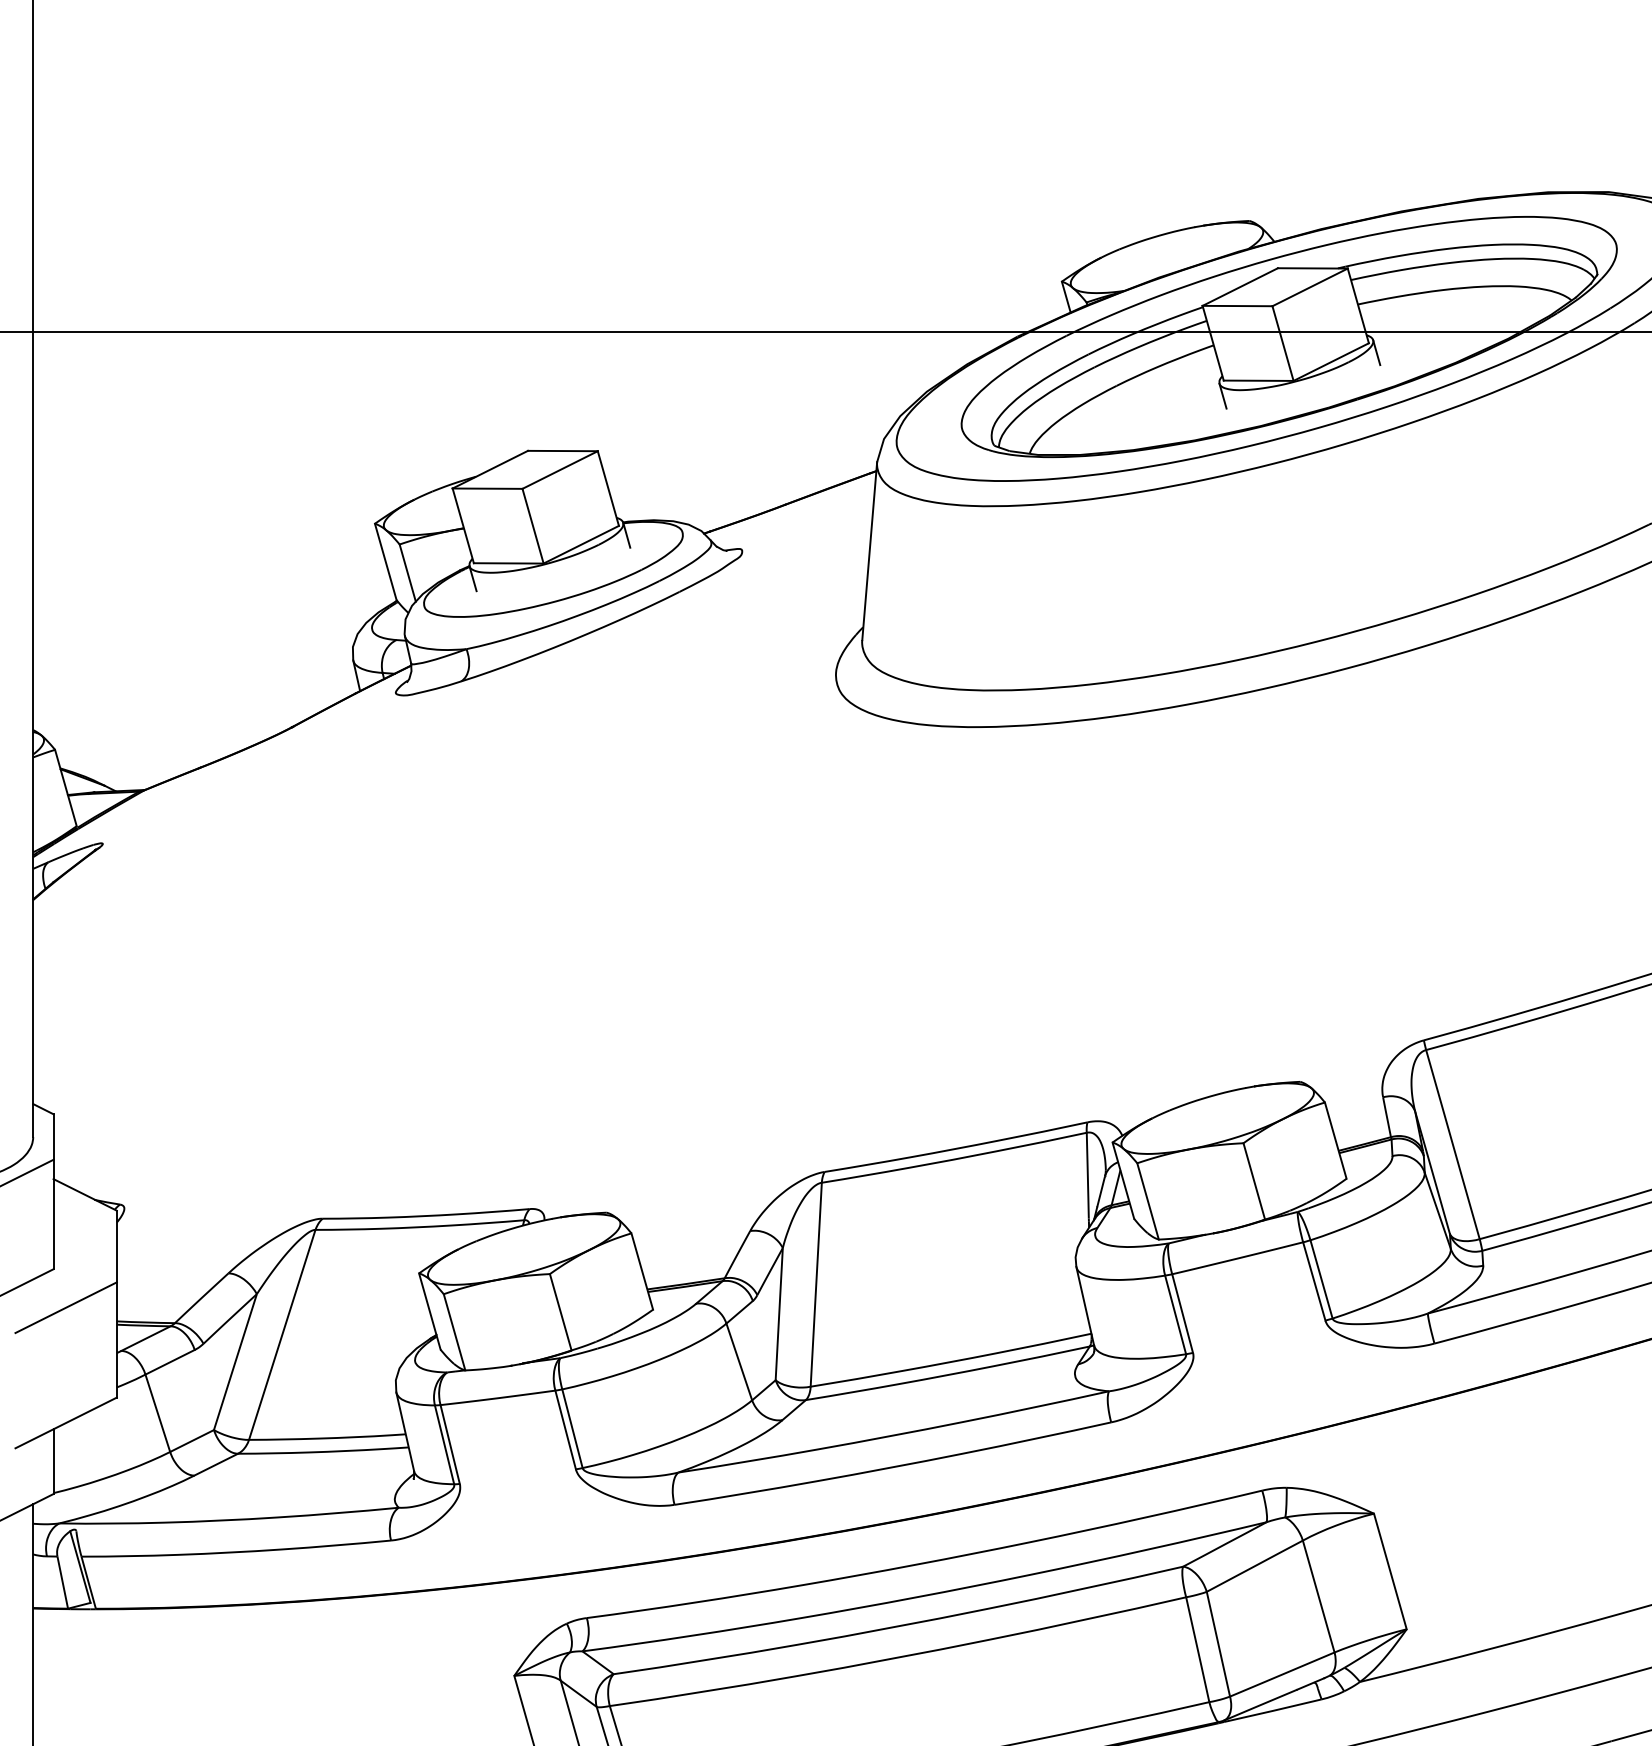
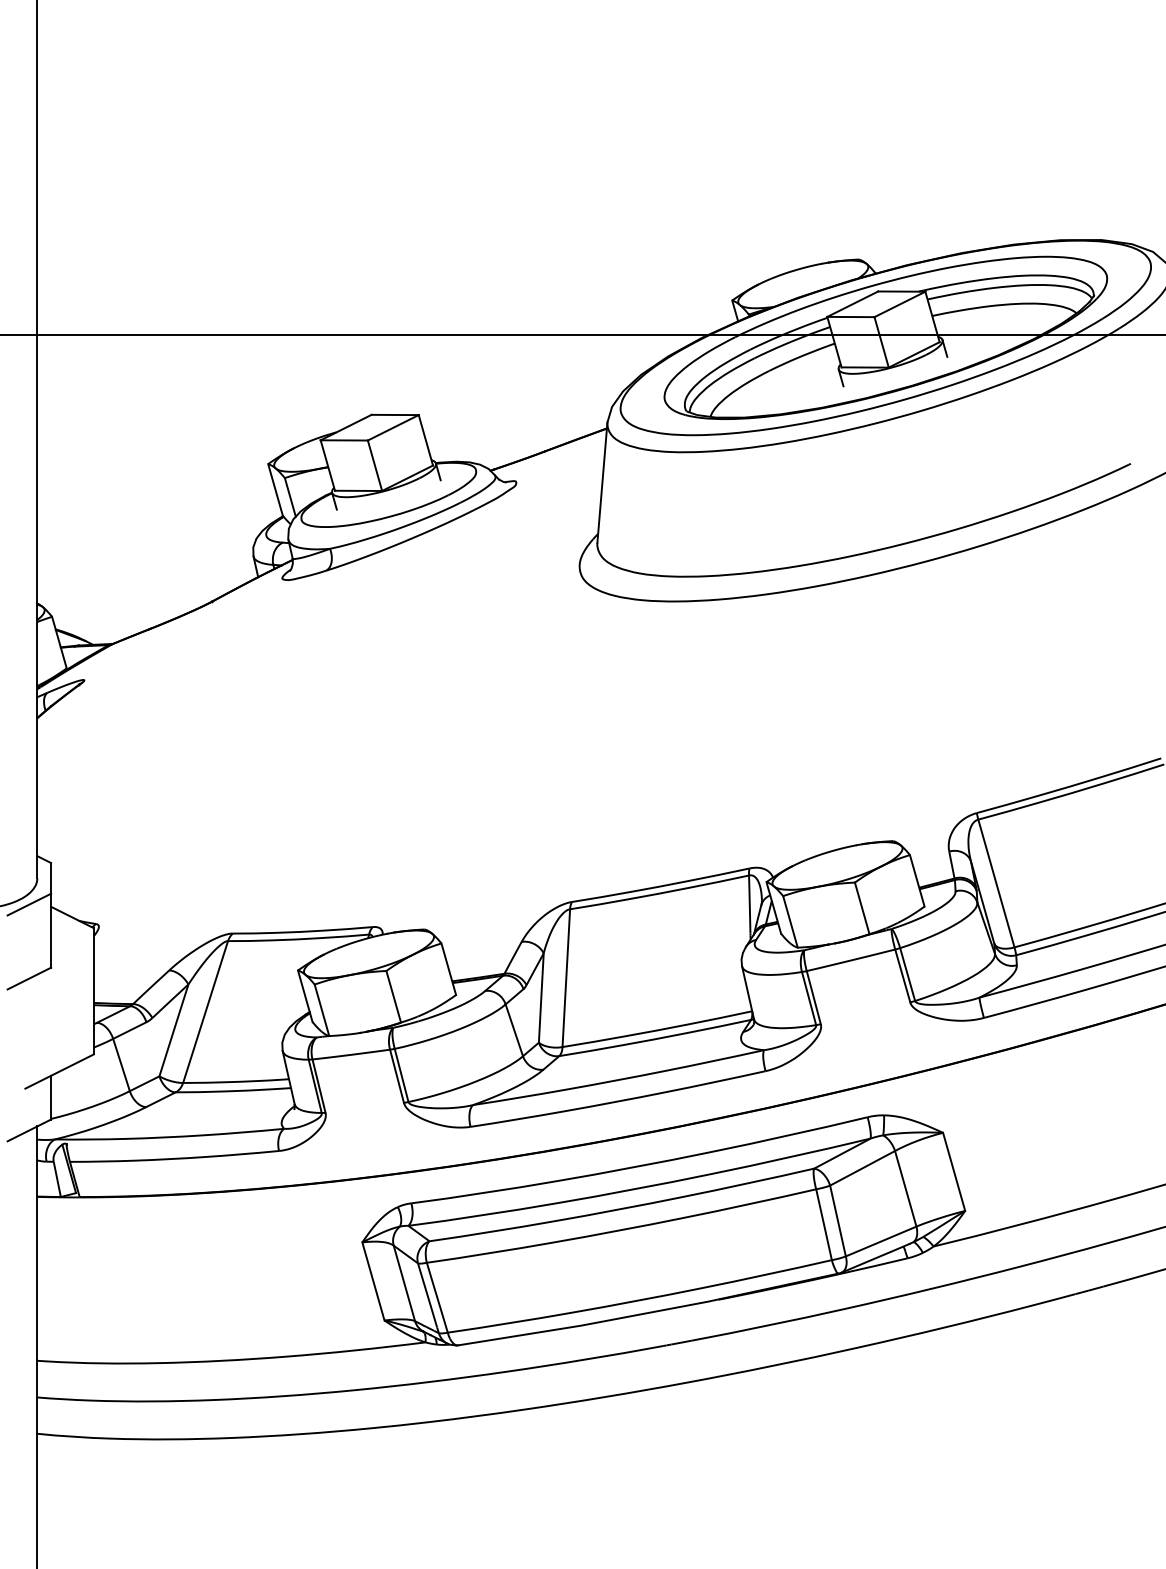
line: (66, 1307) -> (59, 993), removed

